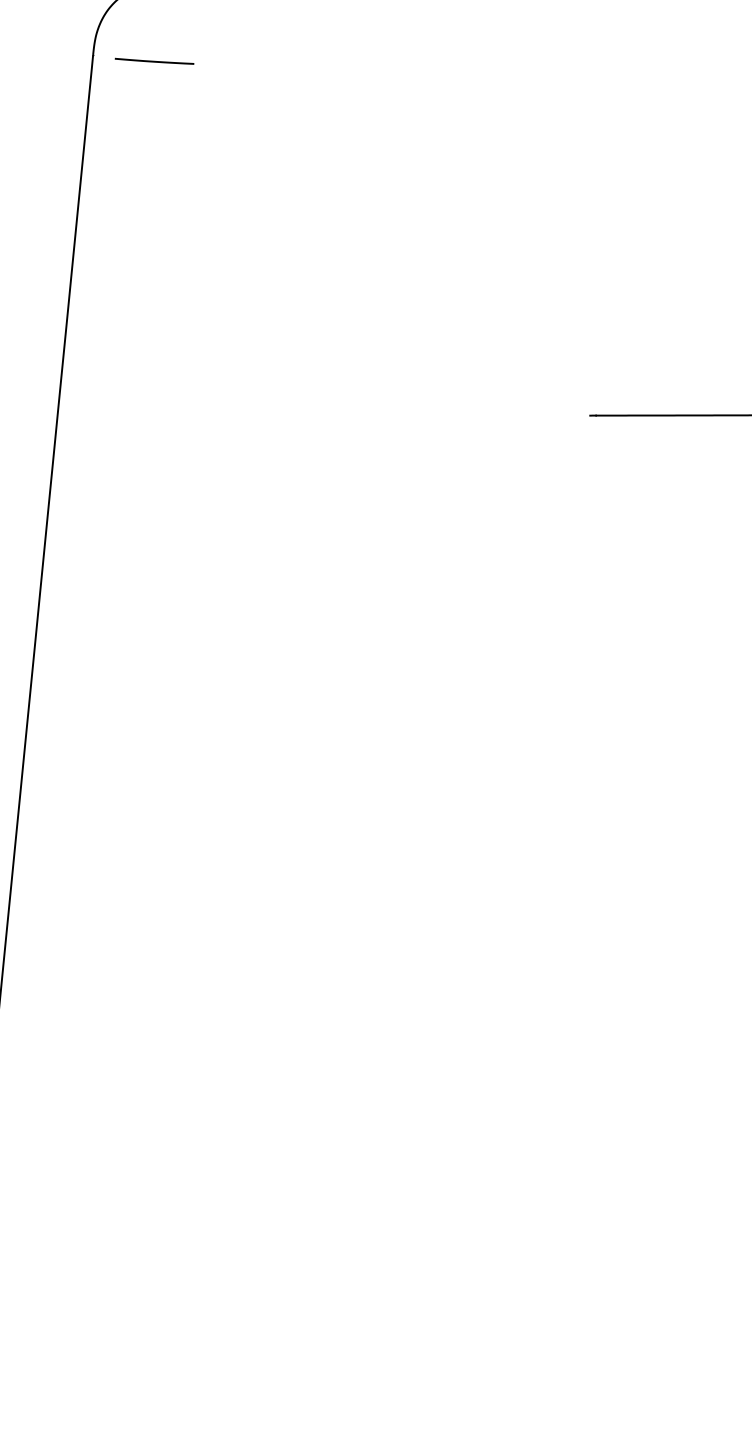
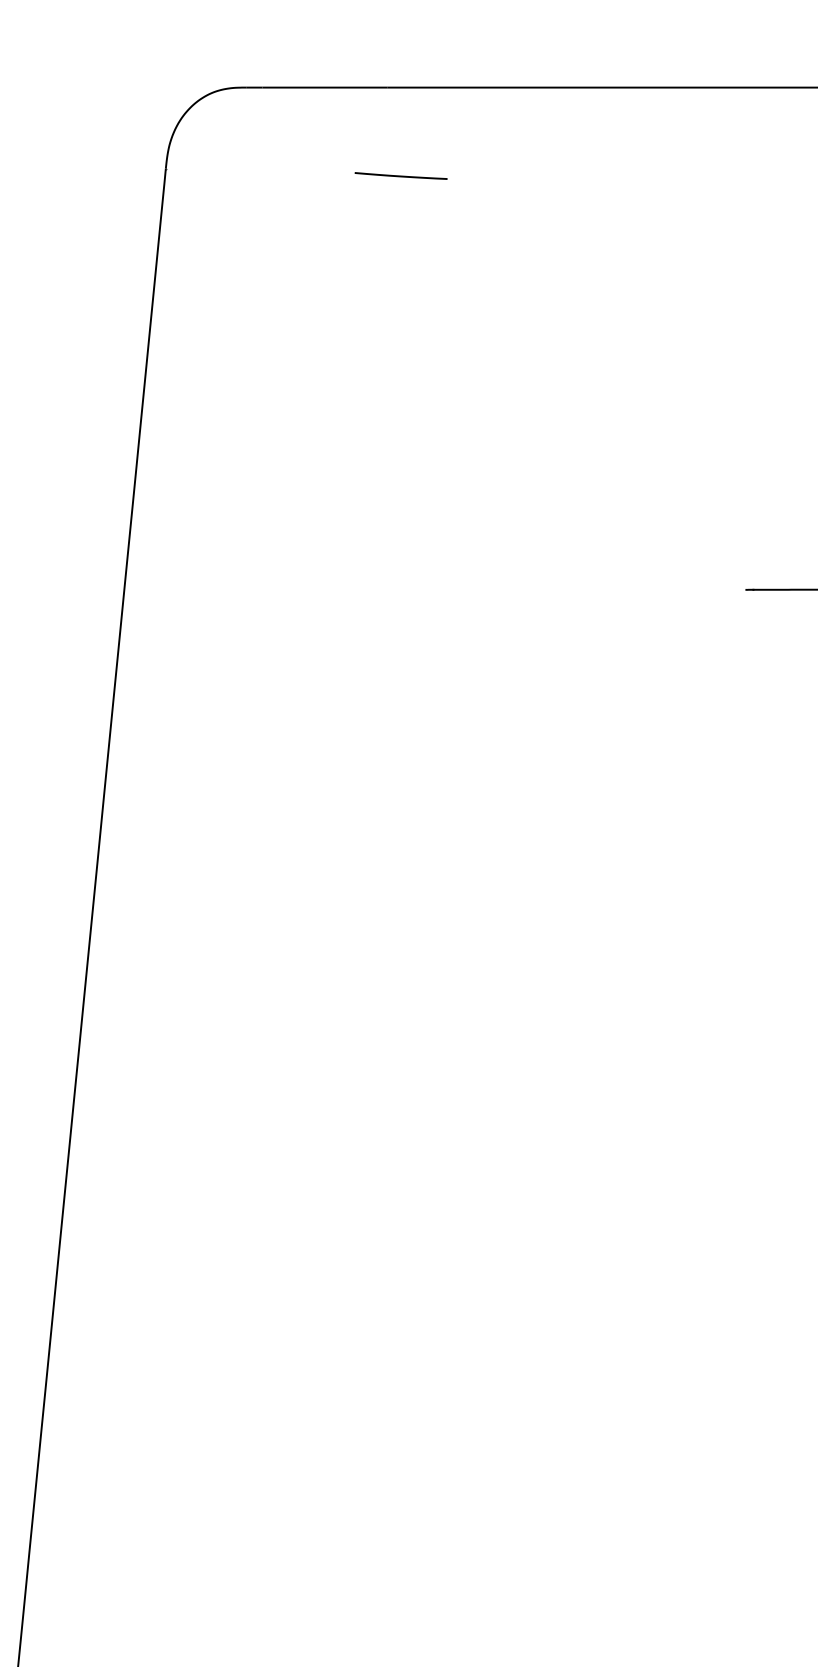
line: (154, 60) -> (401, 175), moved

